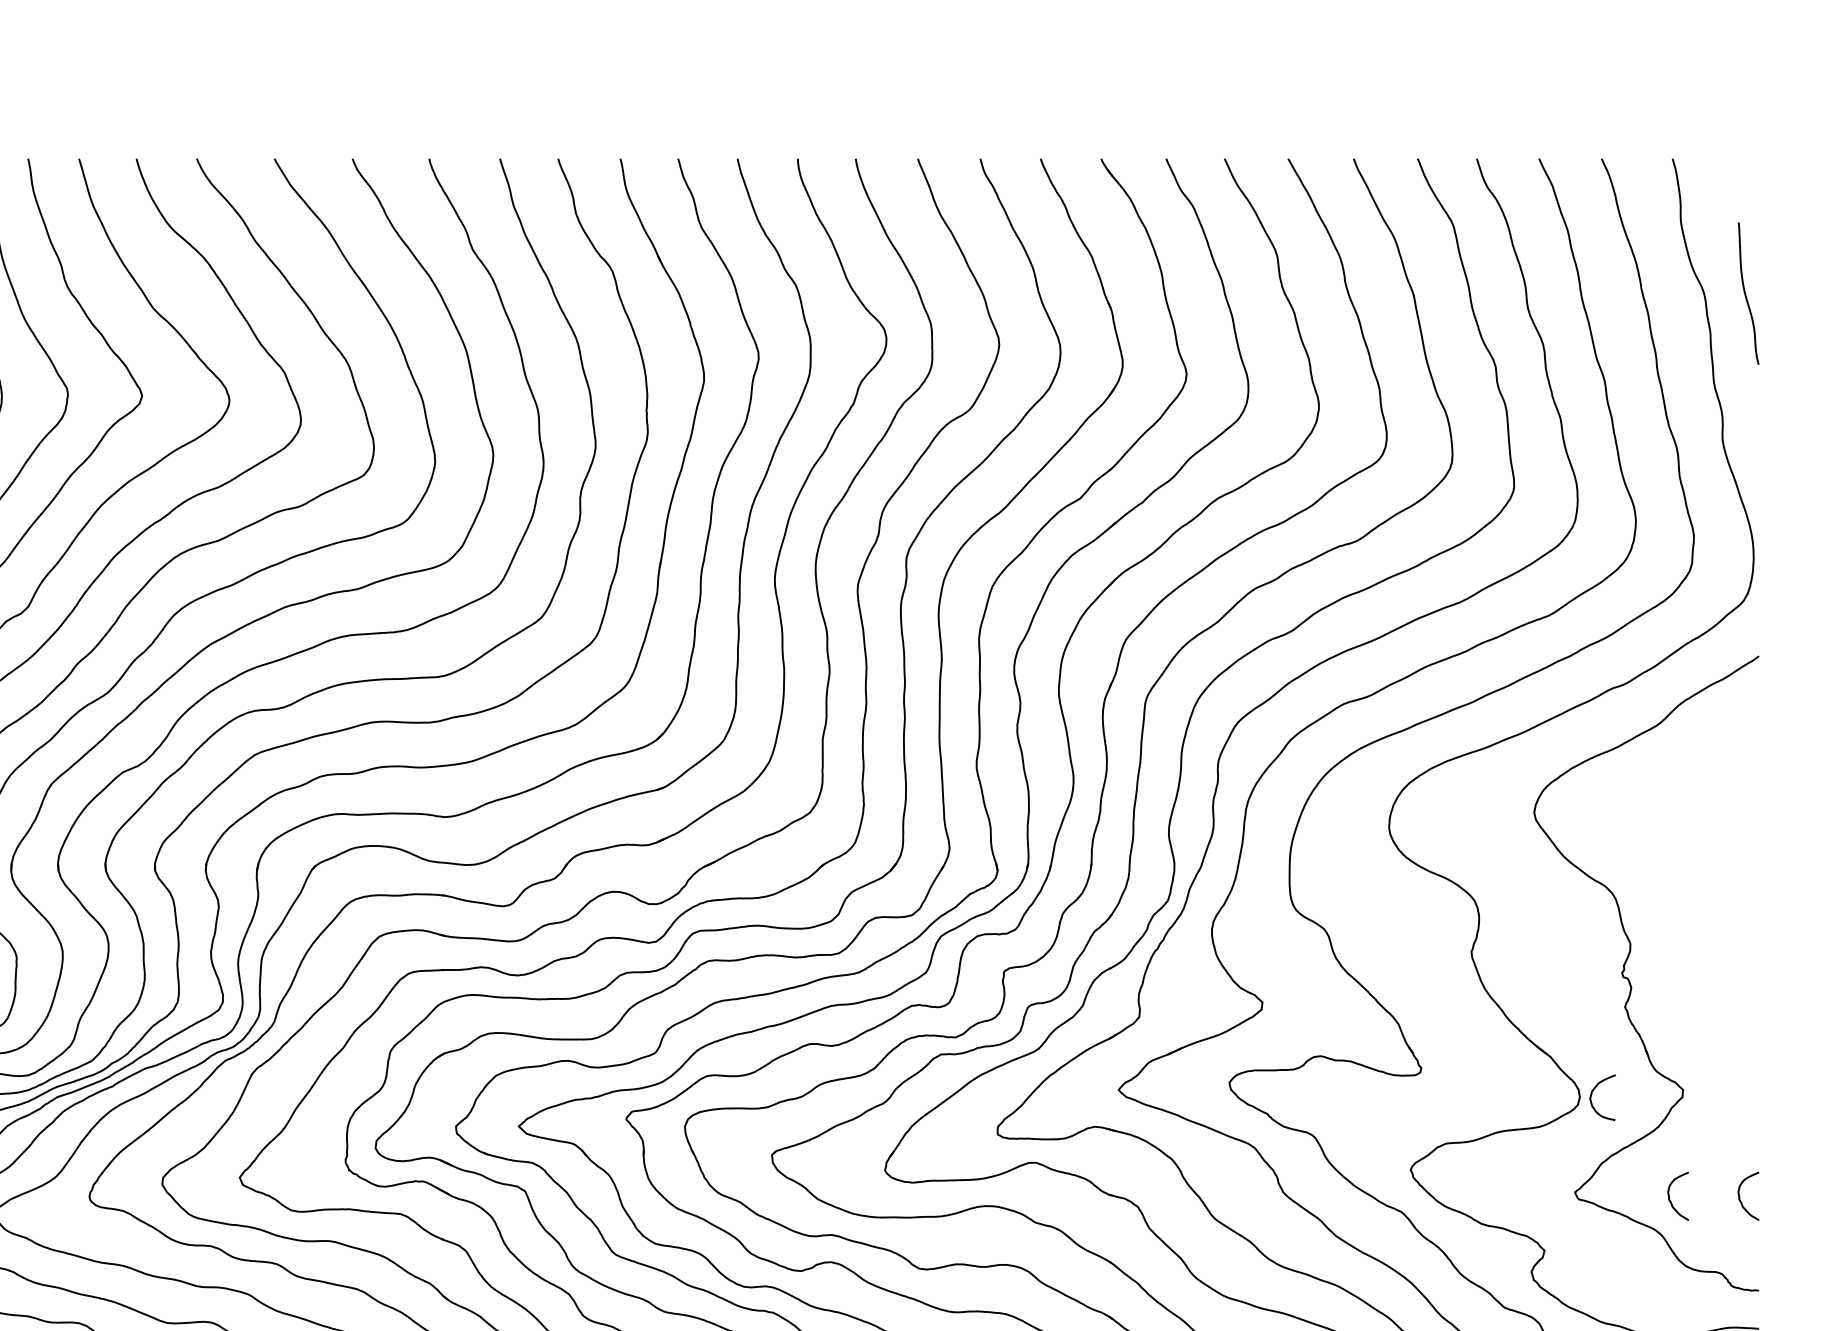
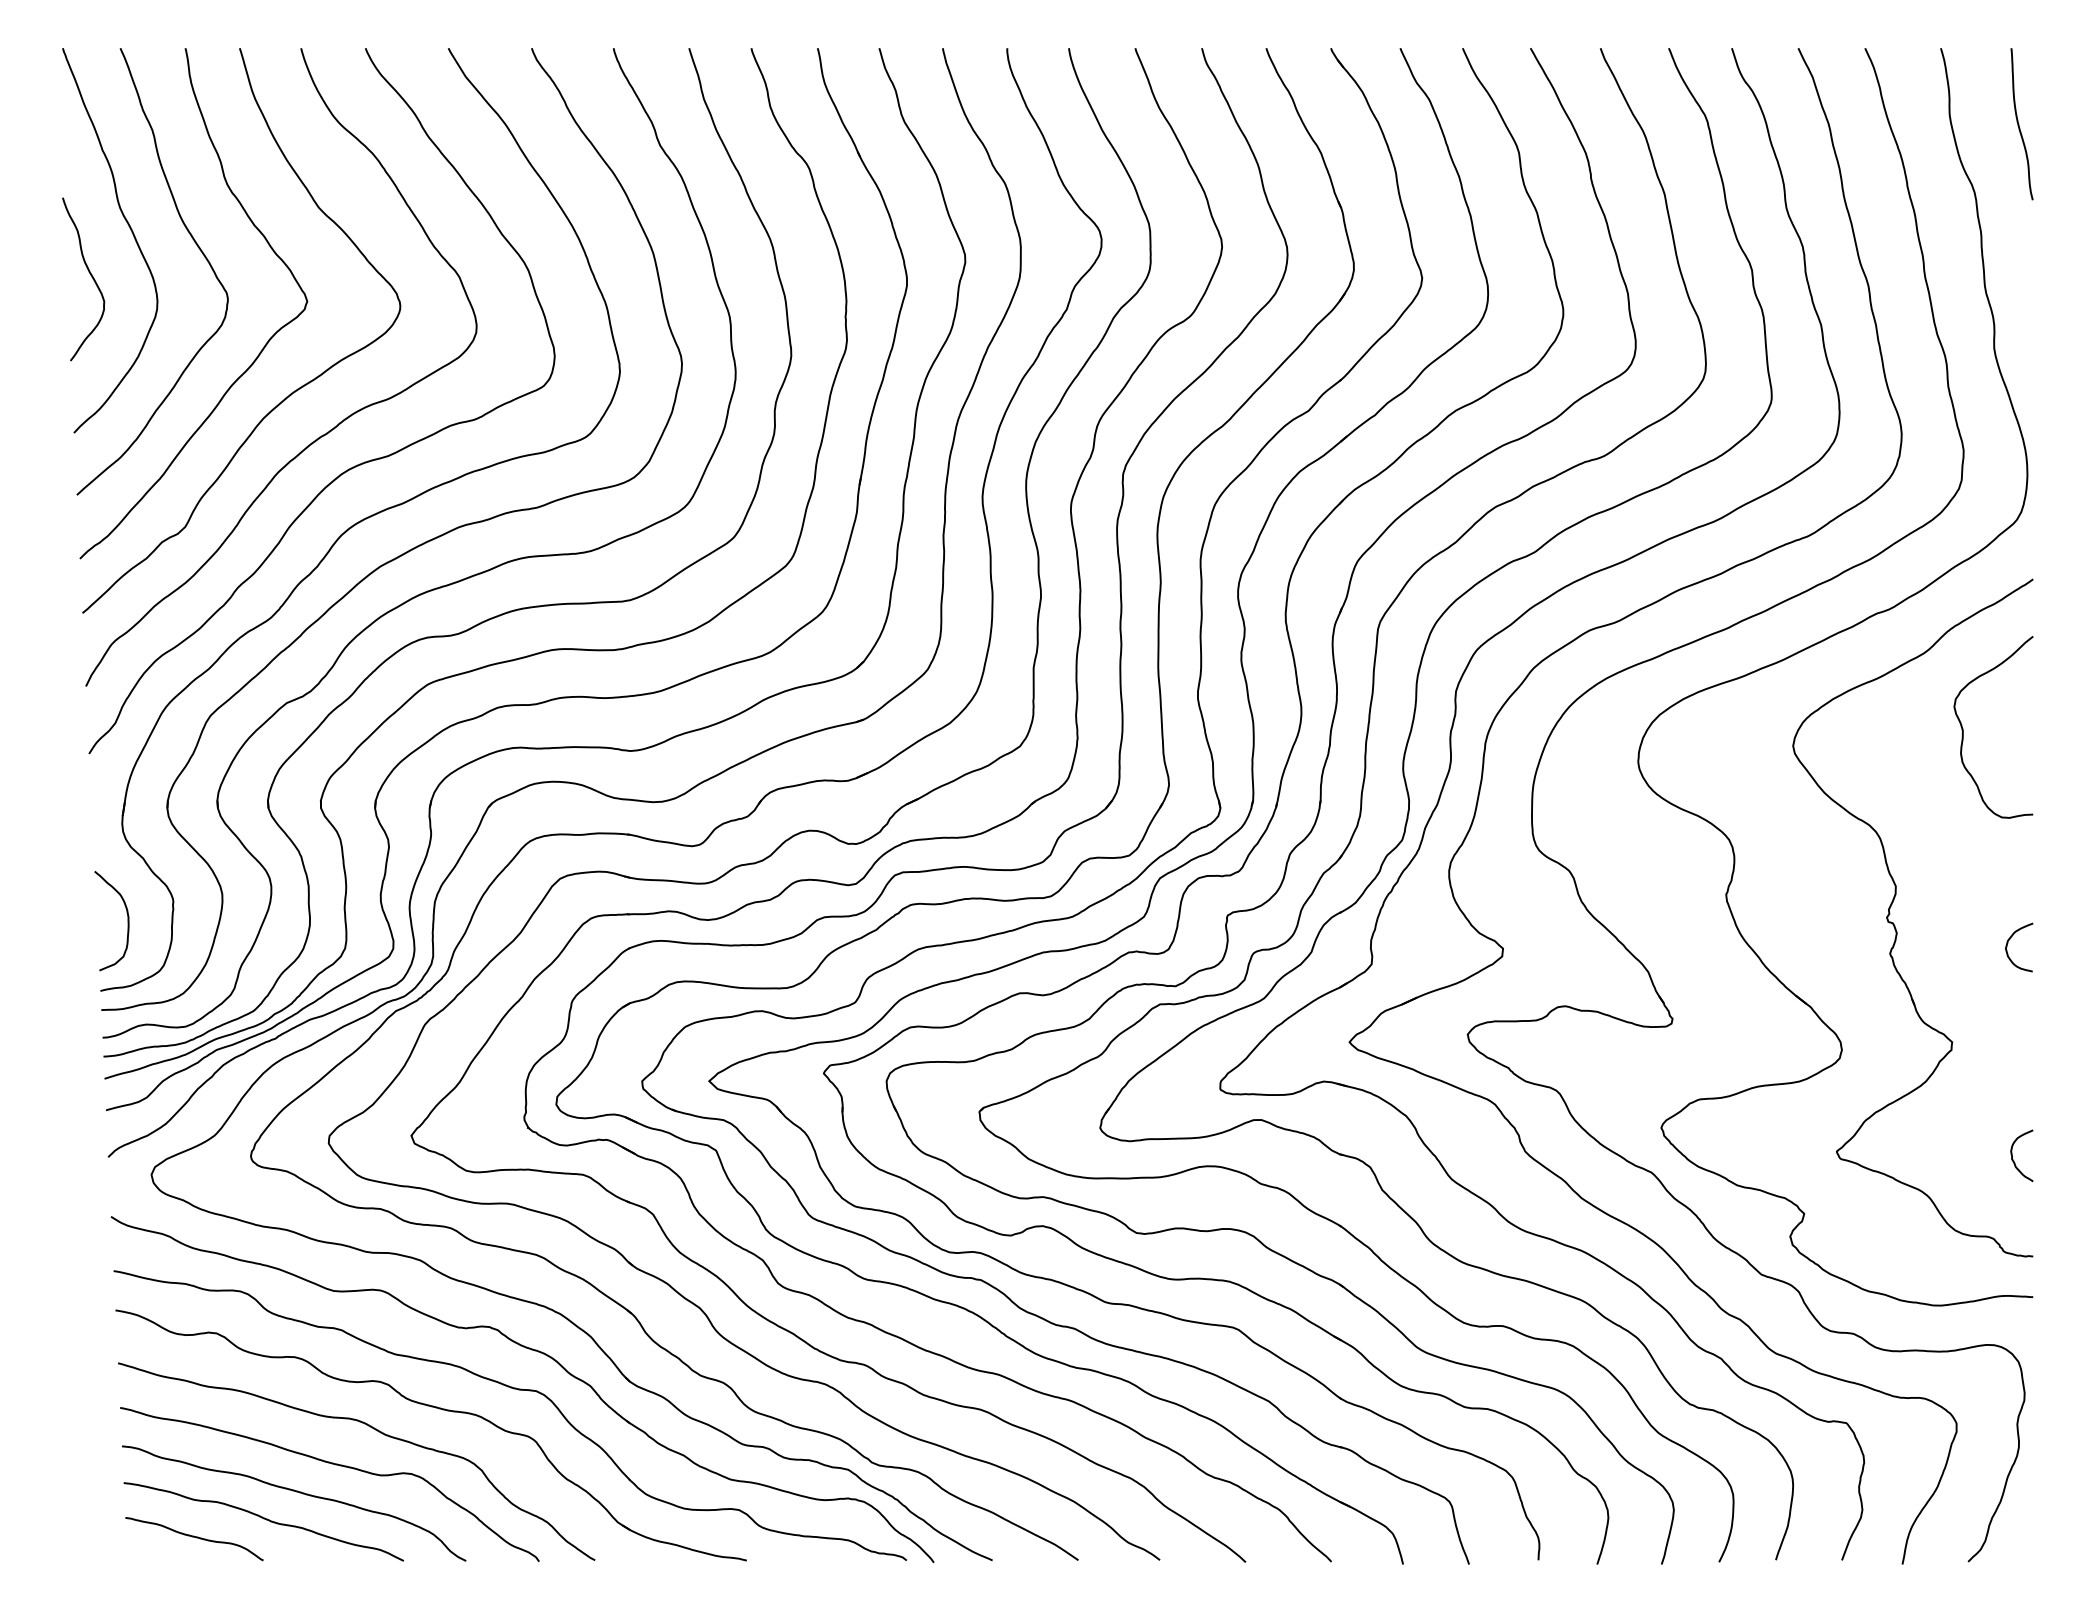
curve: (1746, 293) -> (2019, 124), moved
curve: (1693, 796) -> (1963, 728), added
curve: (1592, 1093) -> (2008, 943), moved
curve: (1670, 1199) -> (1938, 1159), removed

